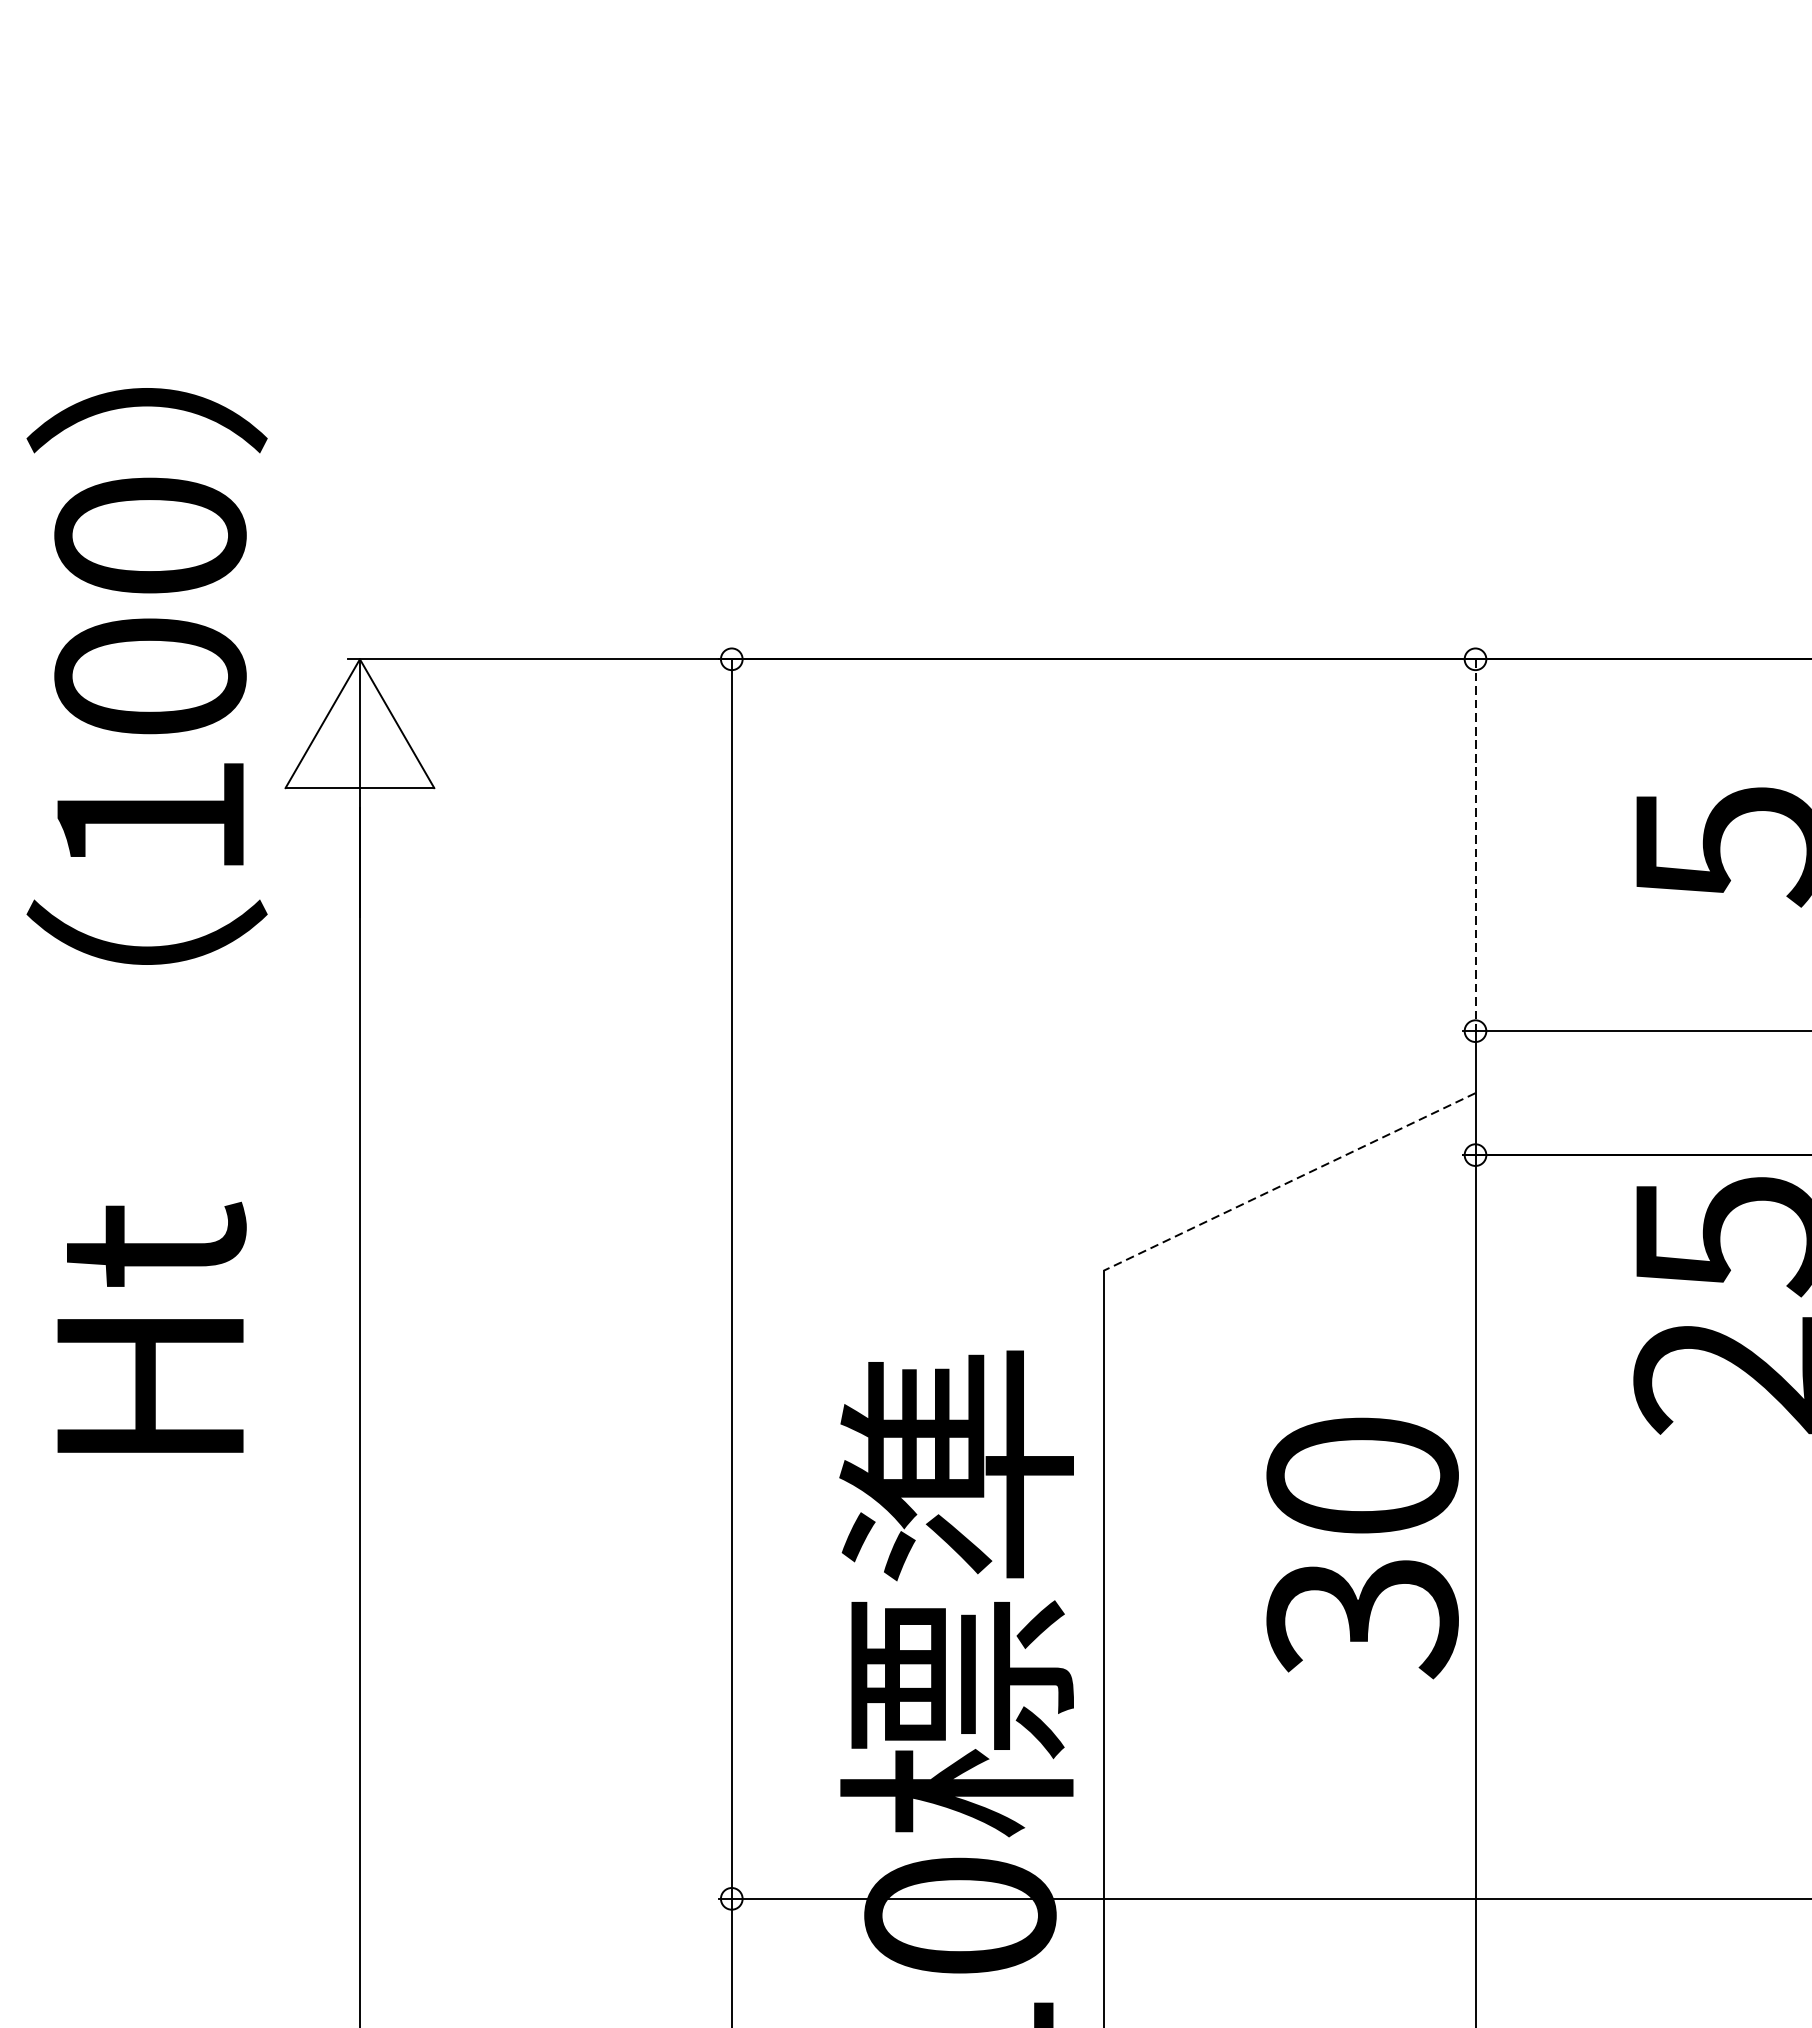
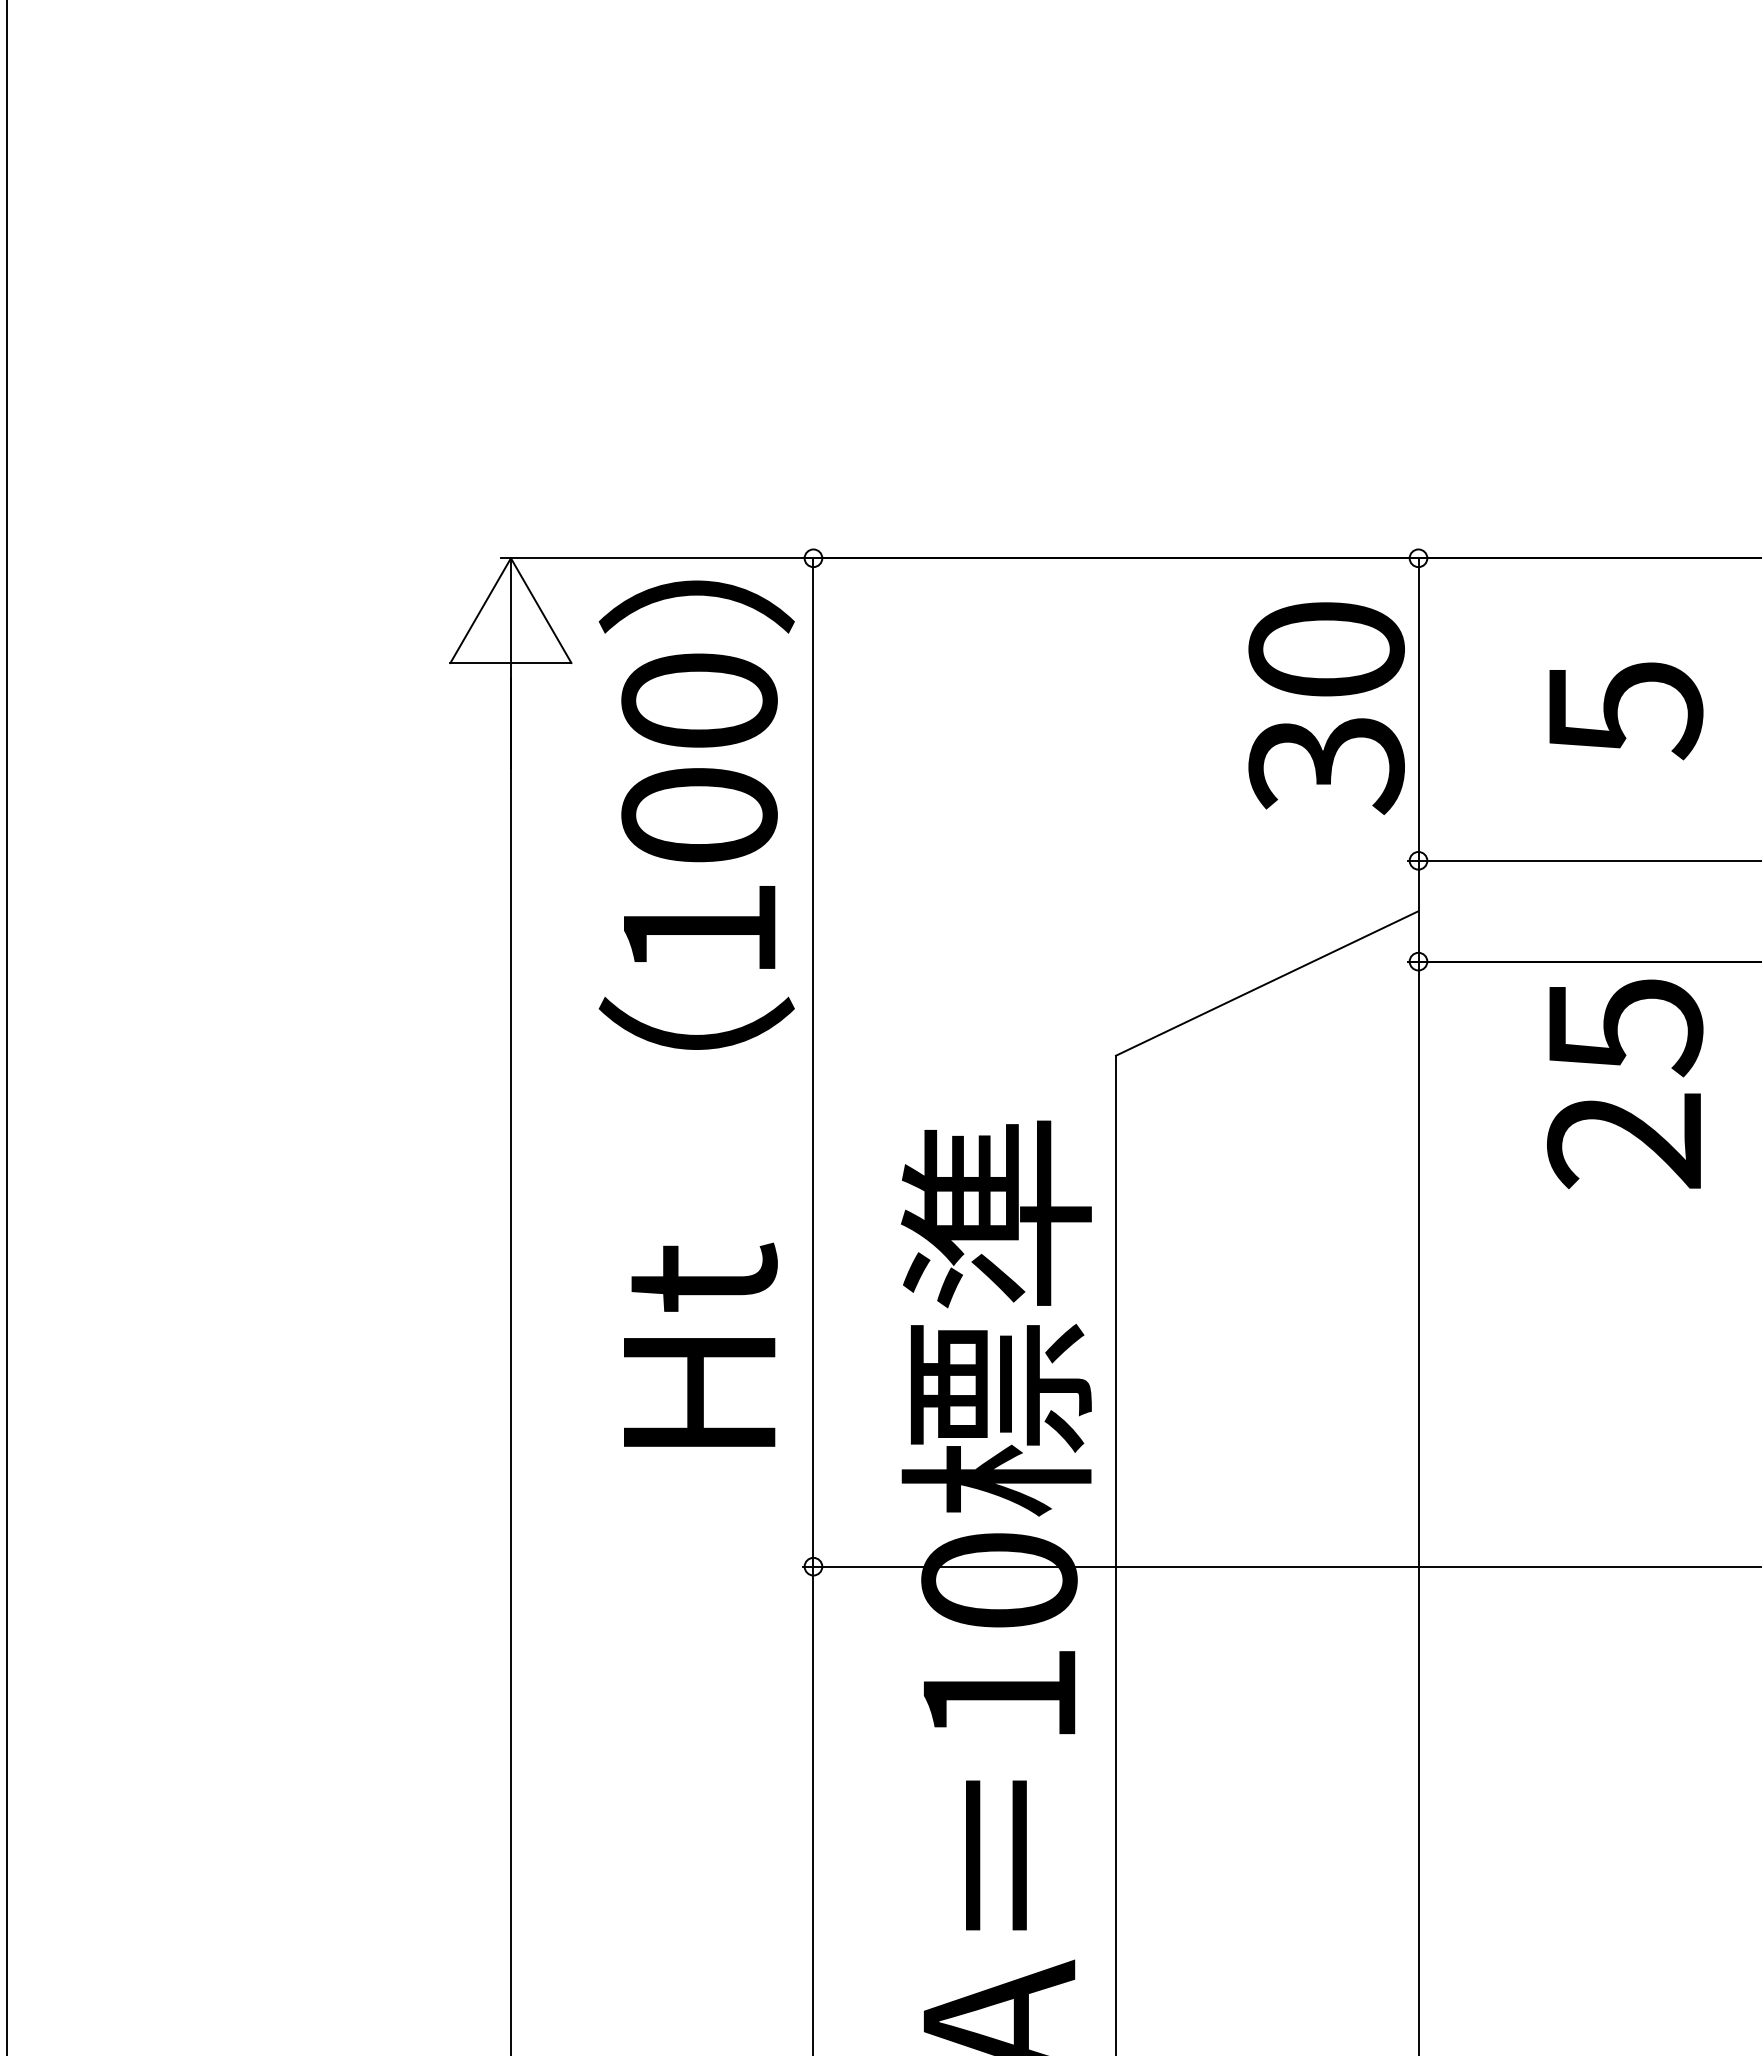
line: (1475, 846) -> (1418, 710), dashed -> solid
text: (146, 920) -> (696, 1013), moved
line: (1289, 1181) -> (1267, 983), dashed -> solid
text: (1362, 1548) -> (1326, 708), moved

